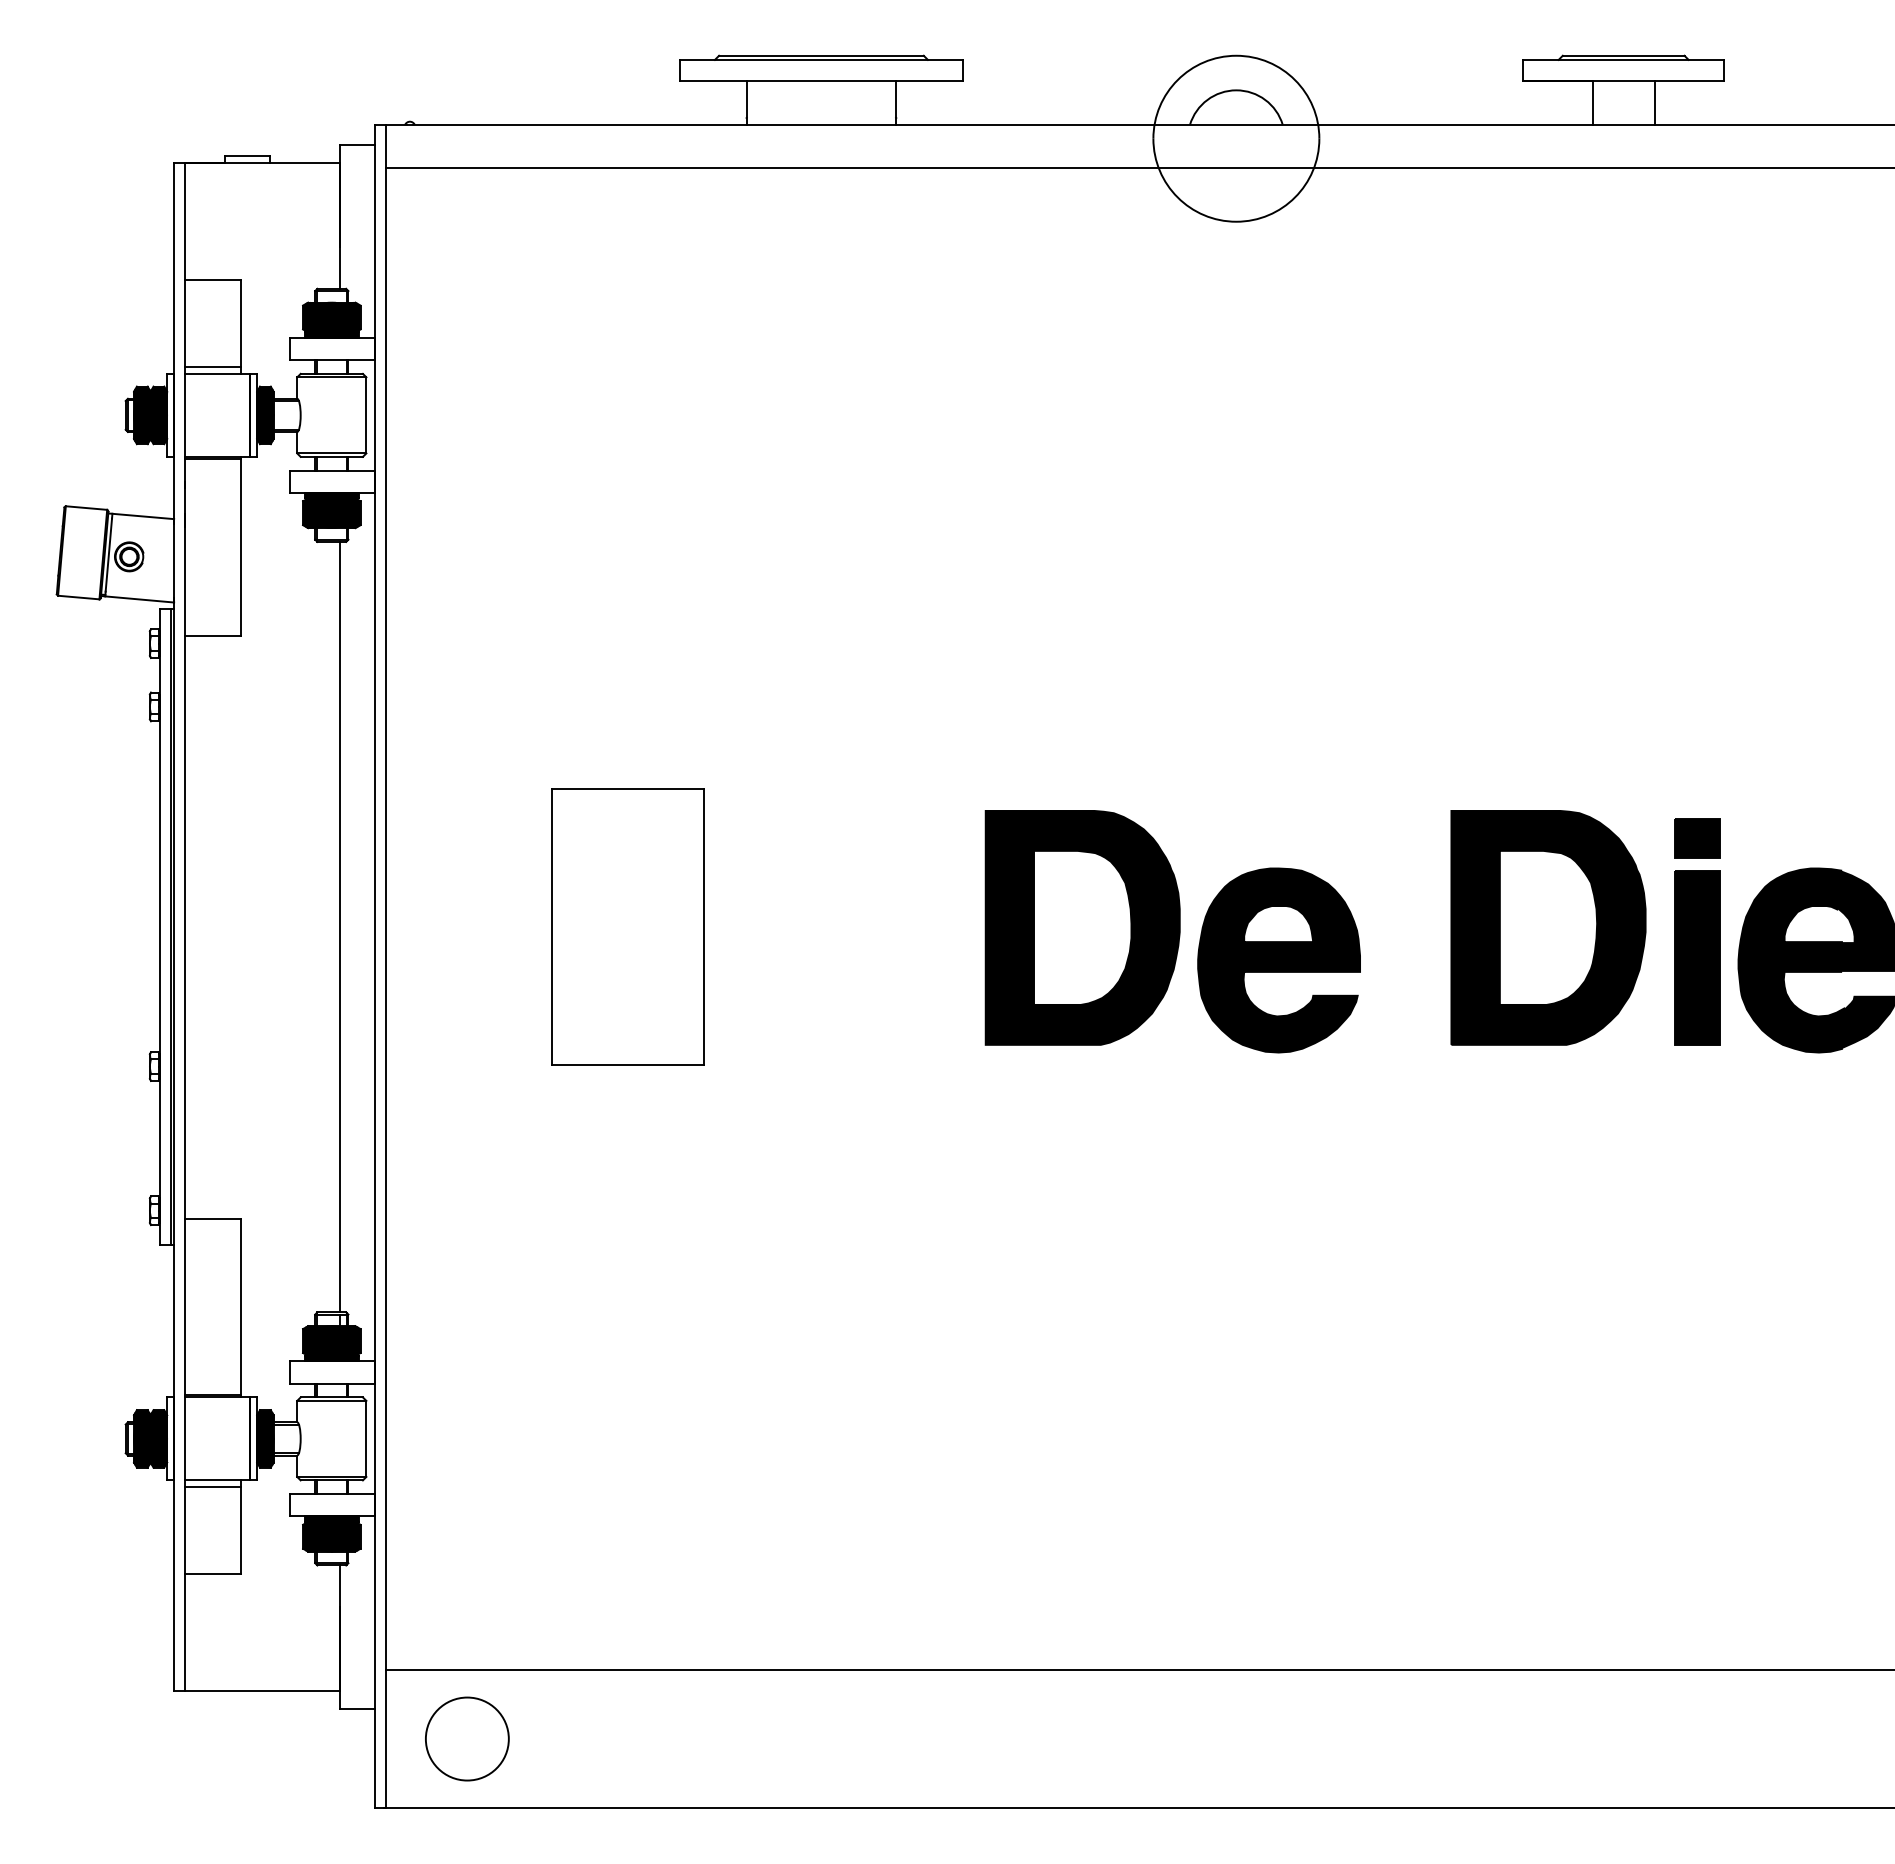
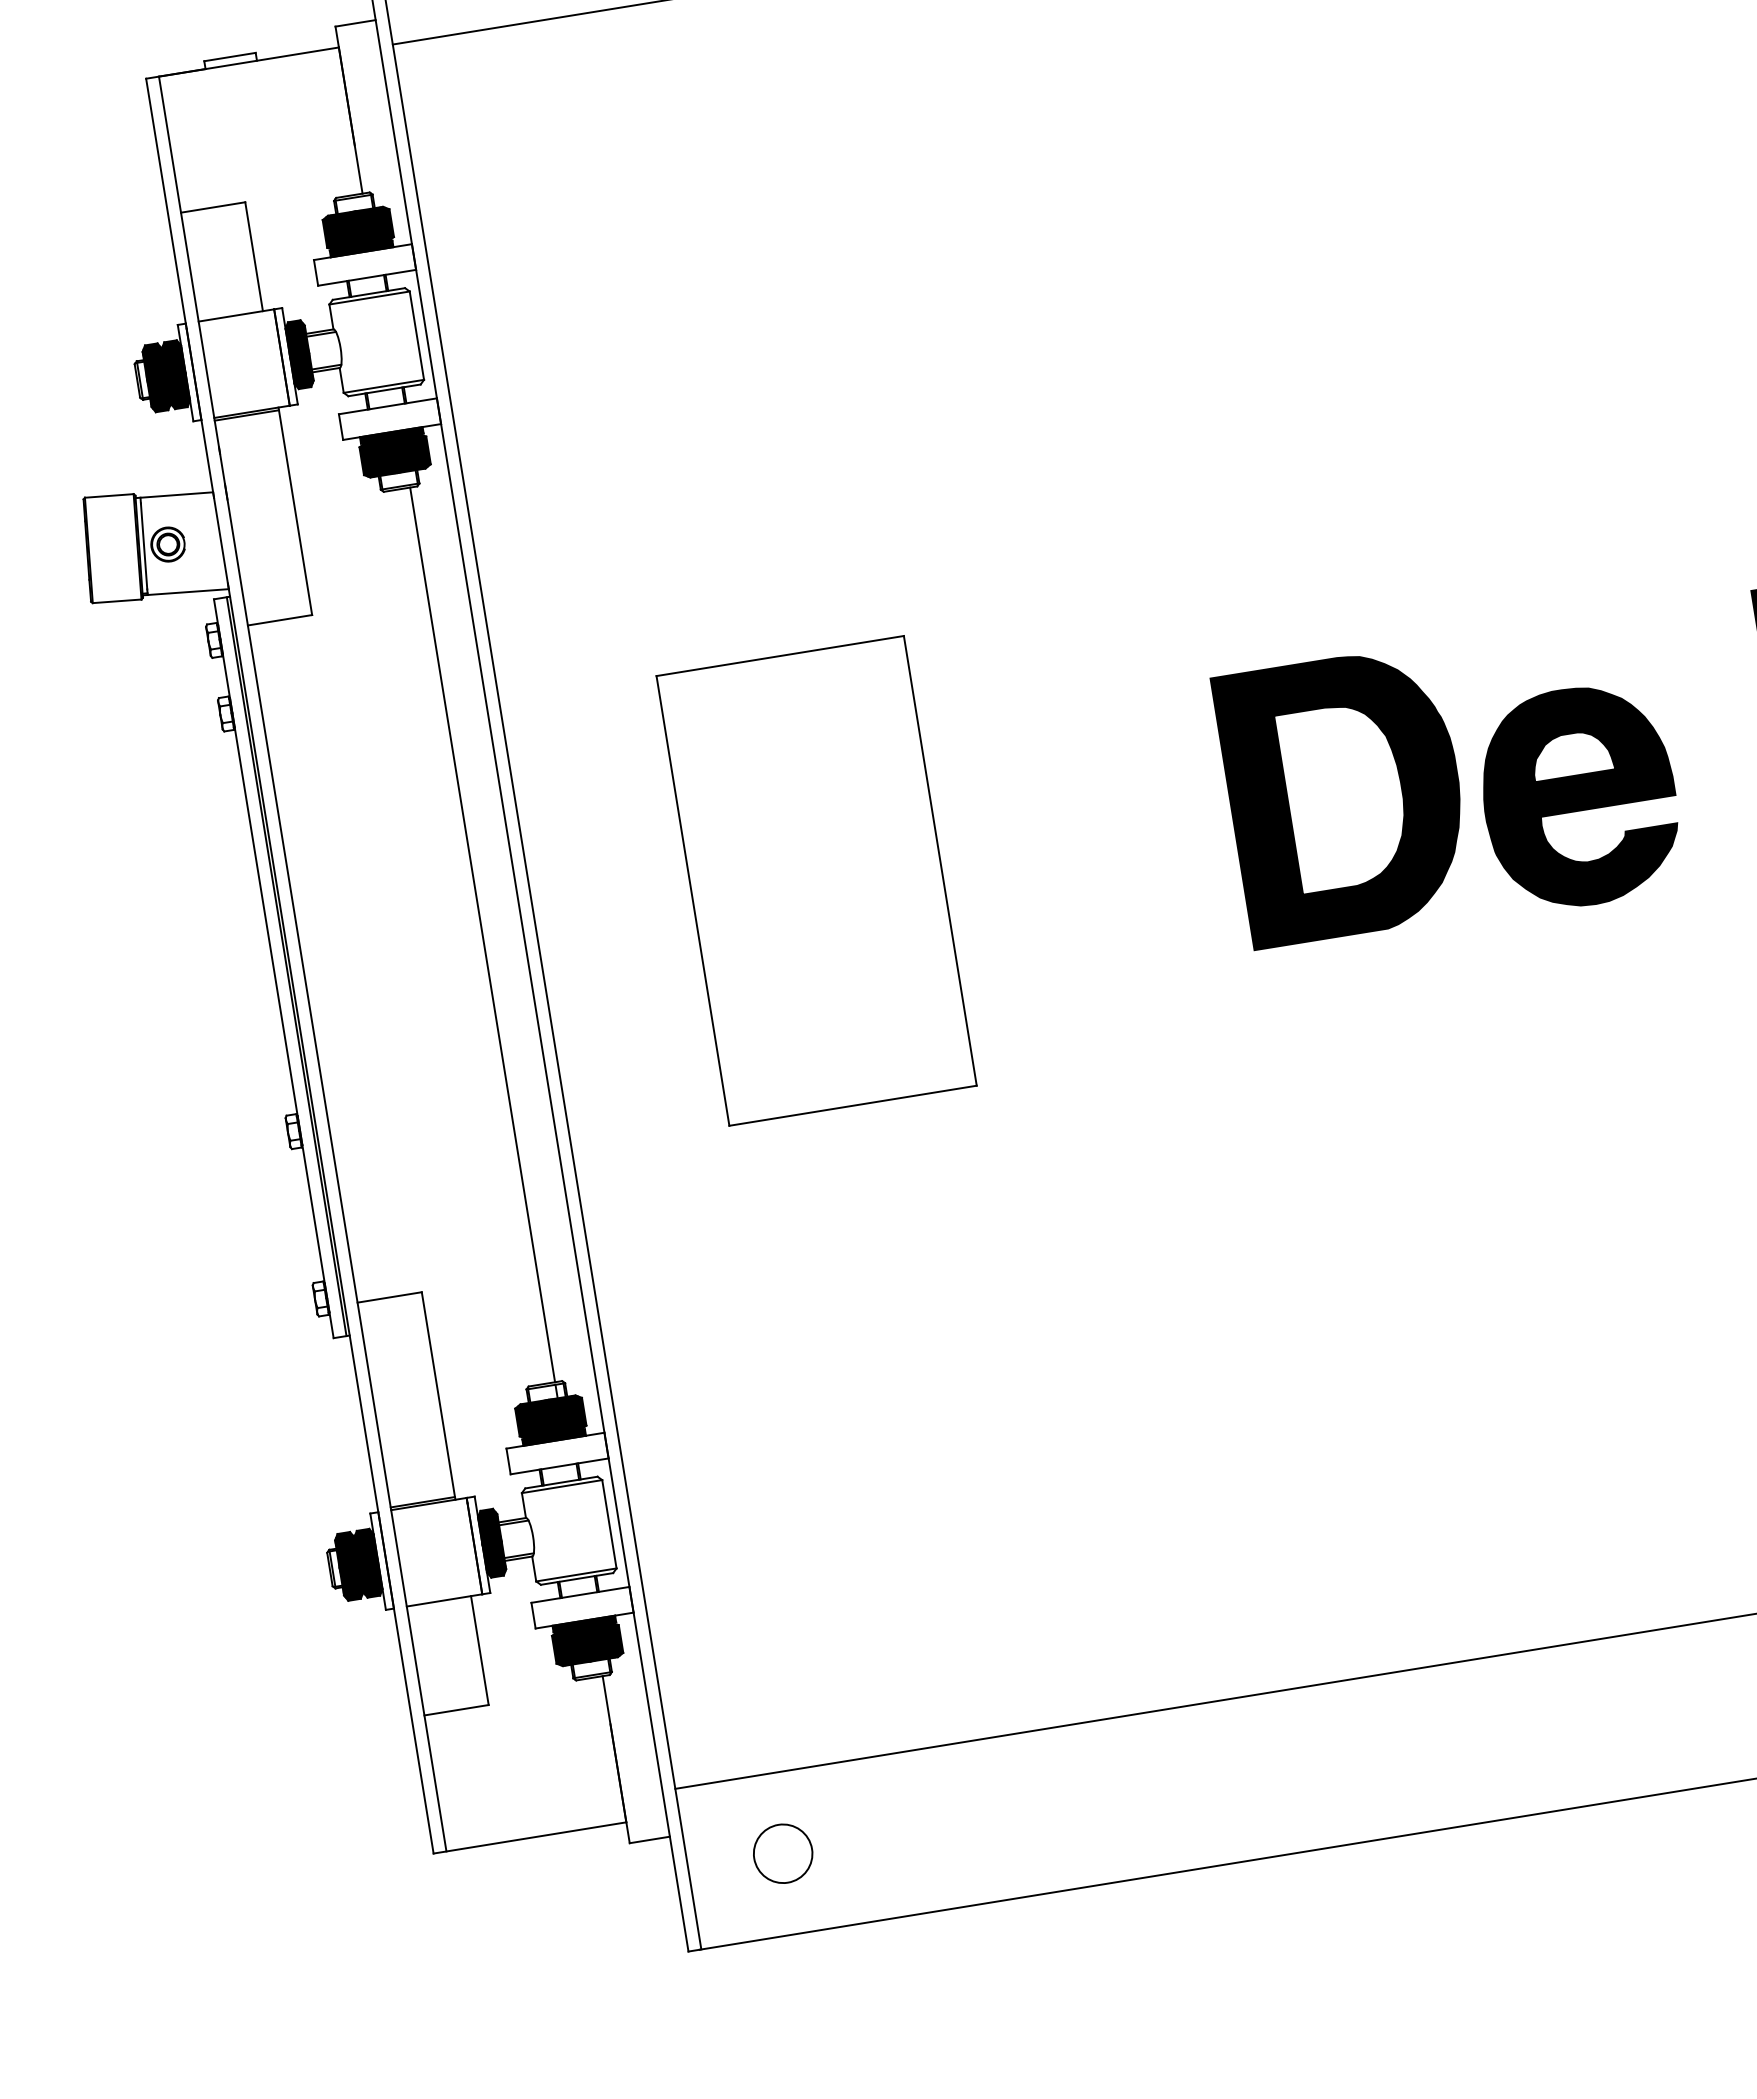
line: (212, 367) -> (229, 309), removed
part: (627, 926) -> (816, 880), size x1.4
line: (212, 1487) -> (439, 1609), removed
circle: (467, 1738) -> (783, 1853), size x0.6

